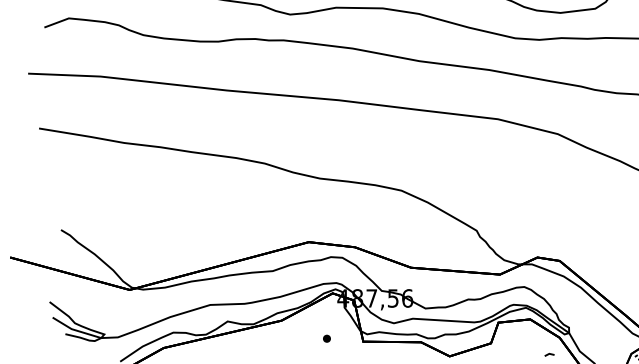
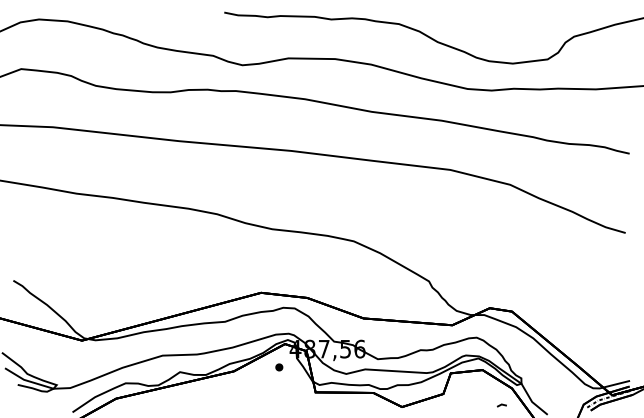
part: (327, 338) -> (279, 367), moved

